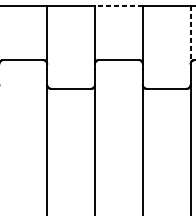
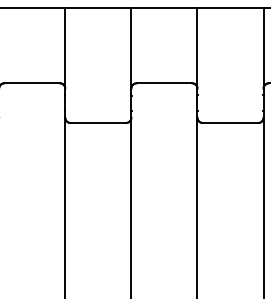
line: (118, 5) -> (163, 8), dashed -> solid
line: (190, 35) -> (263, 49), dashed -> solid

